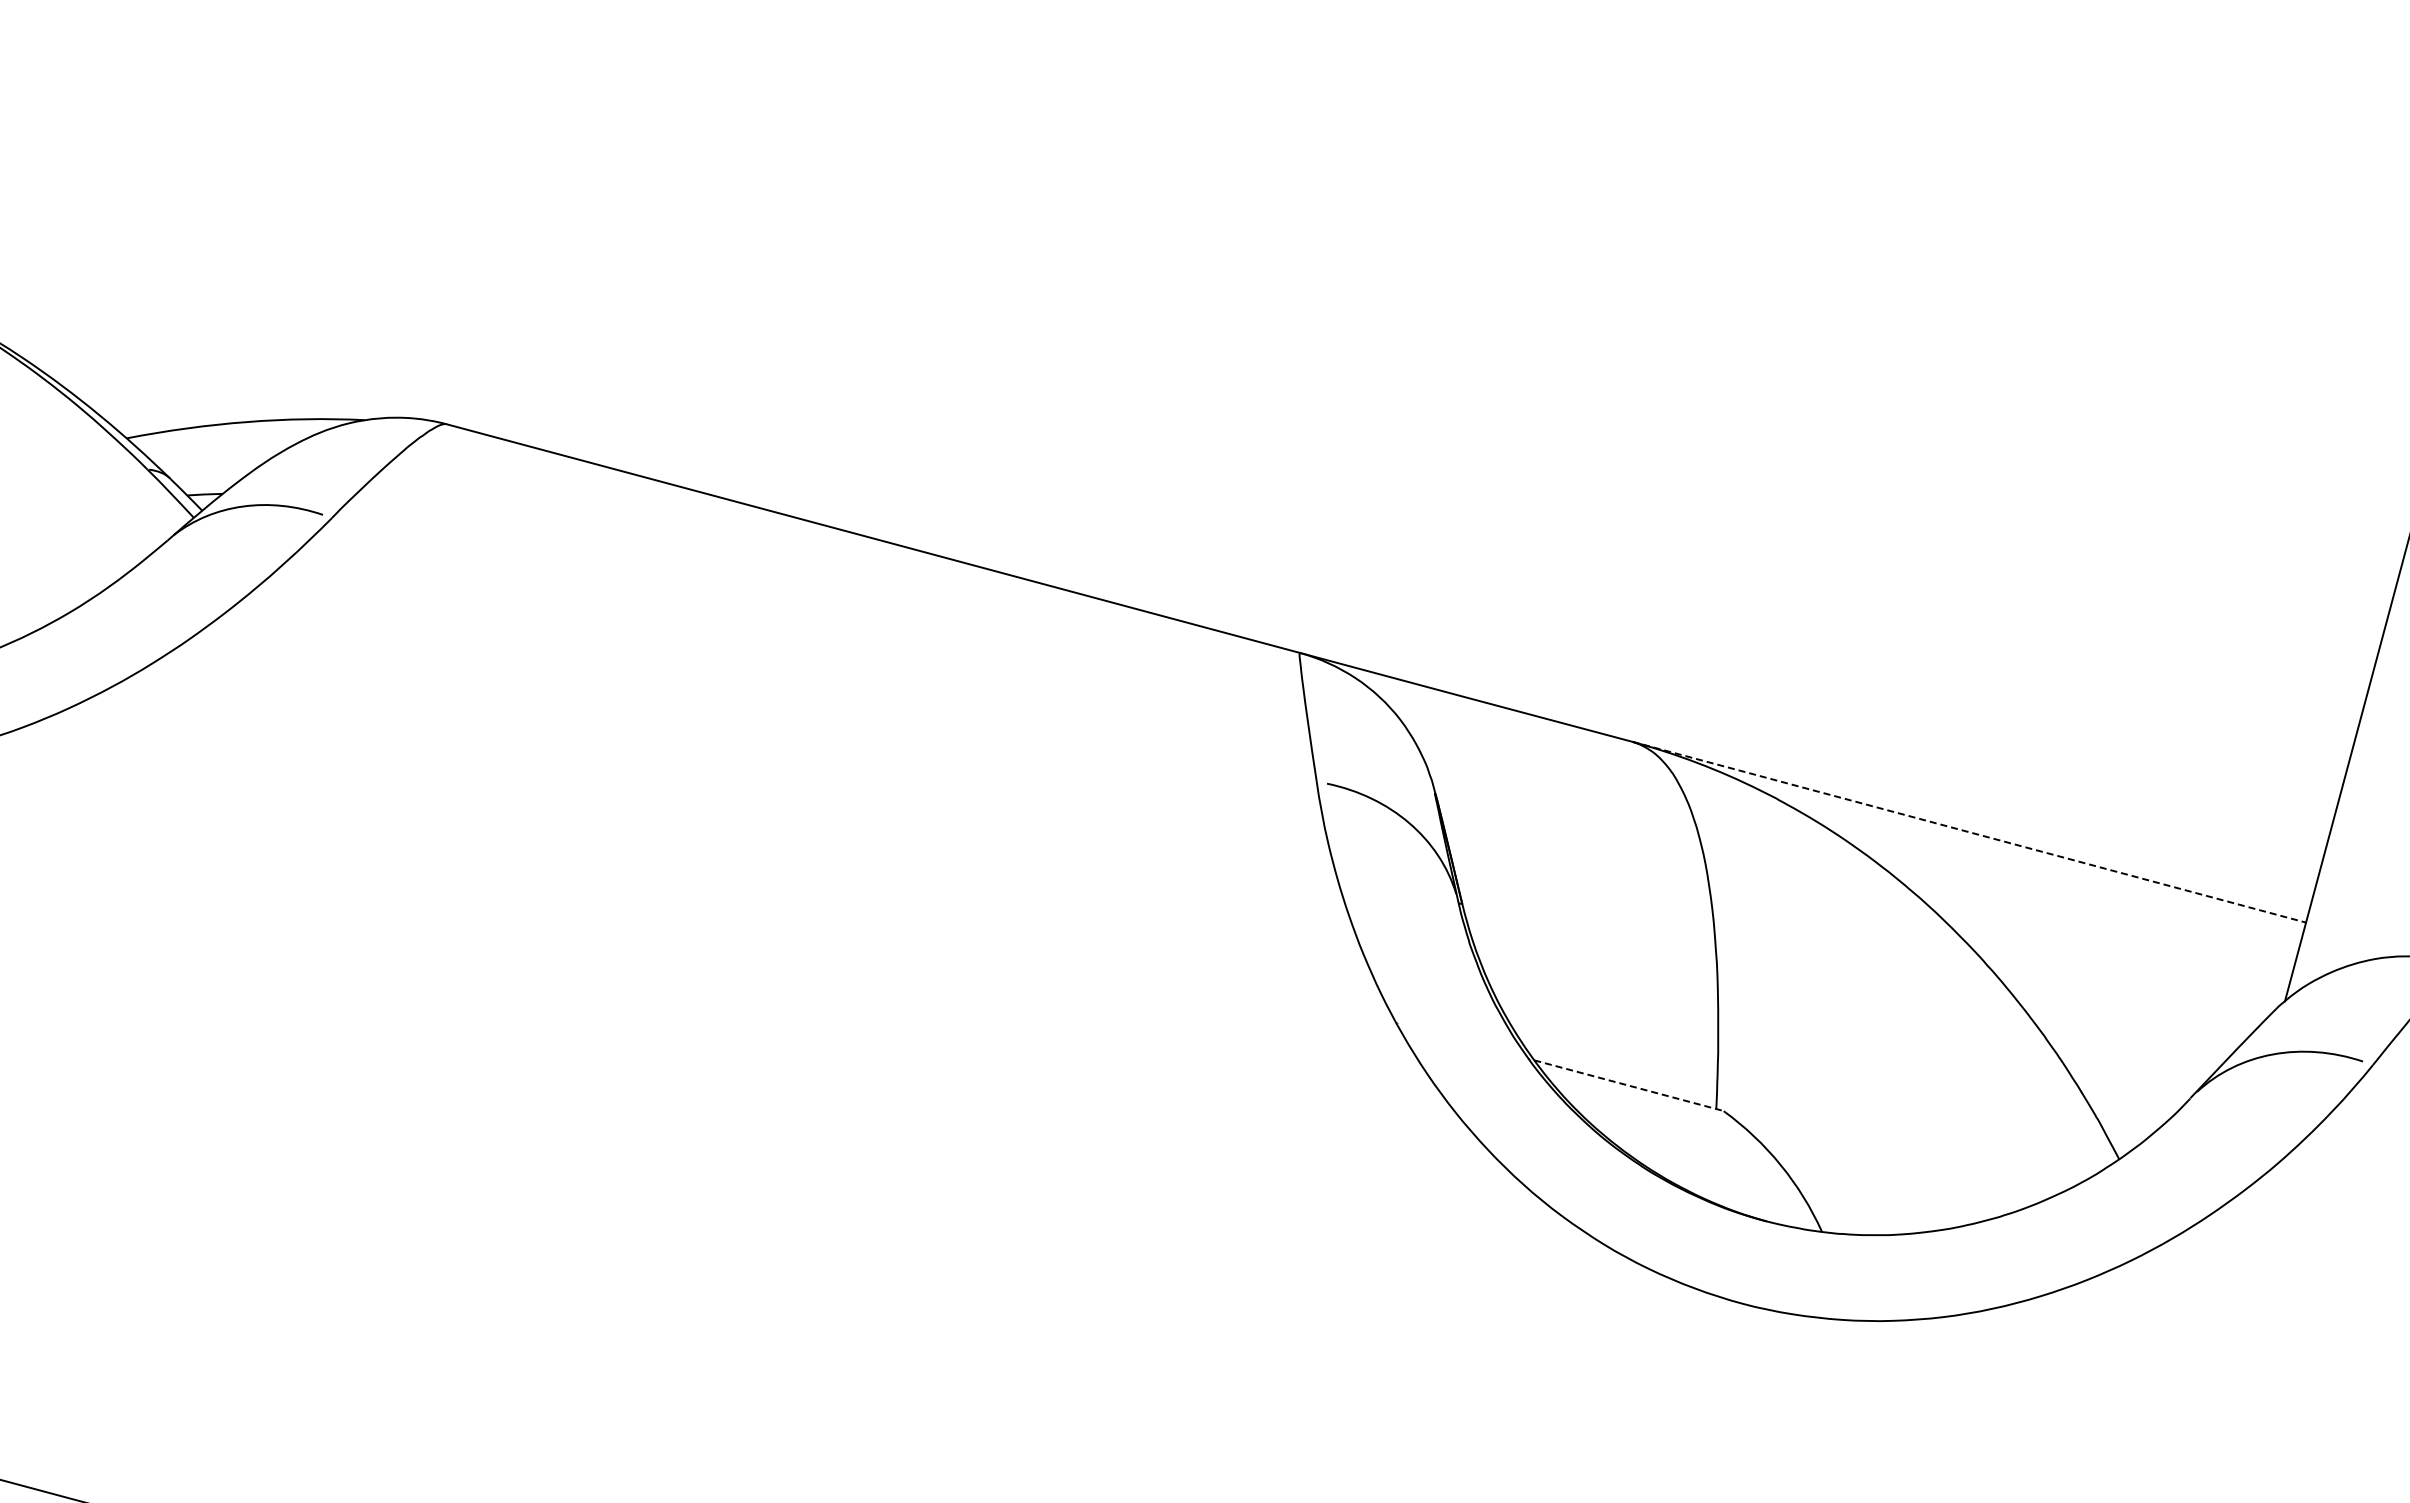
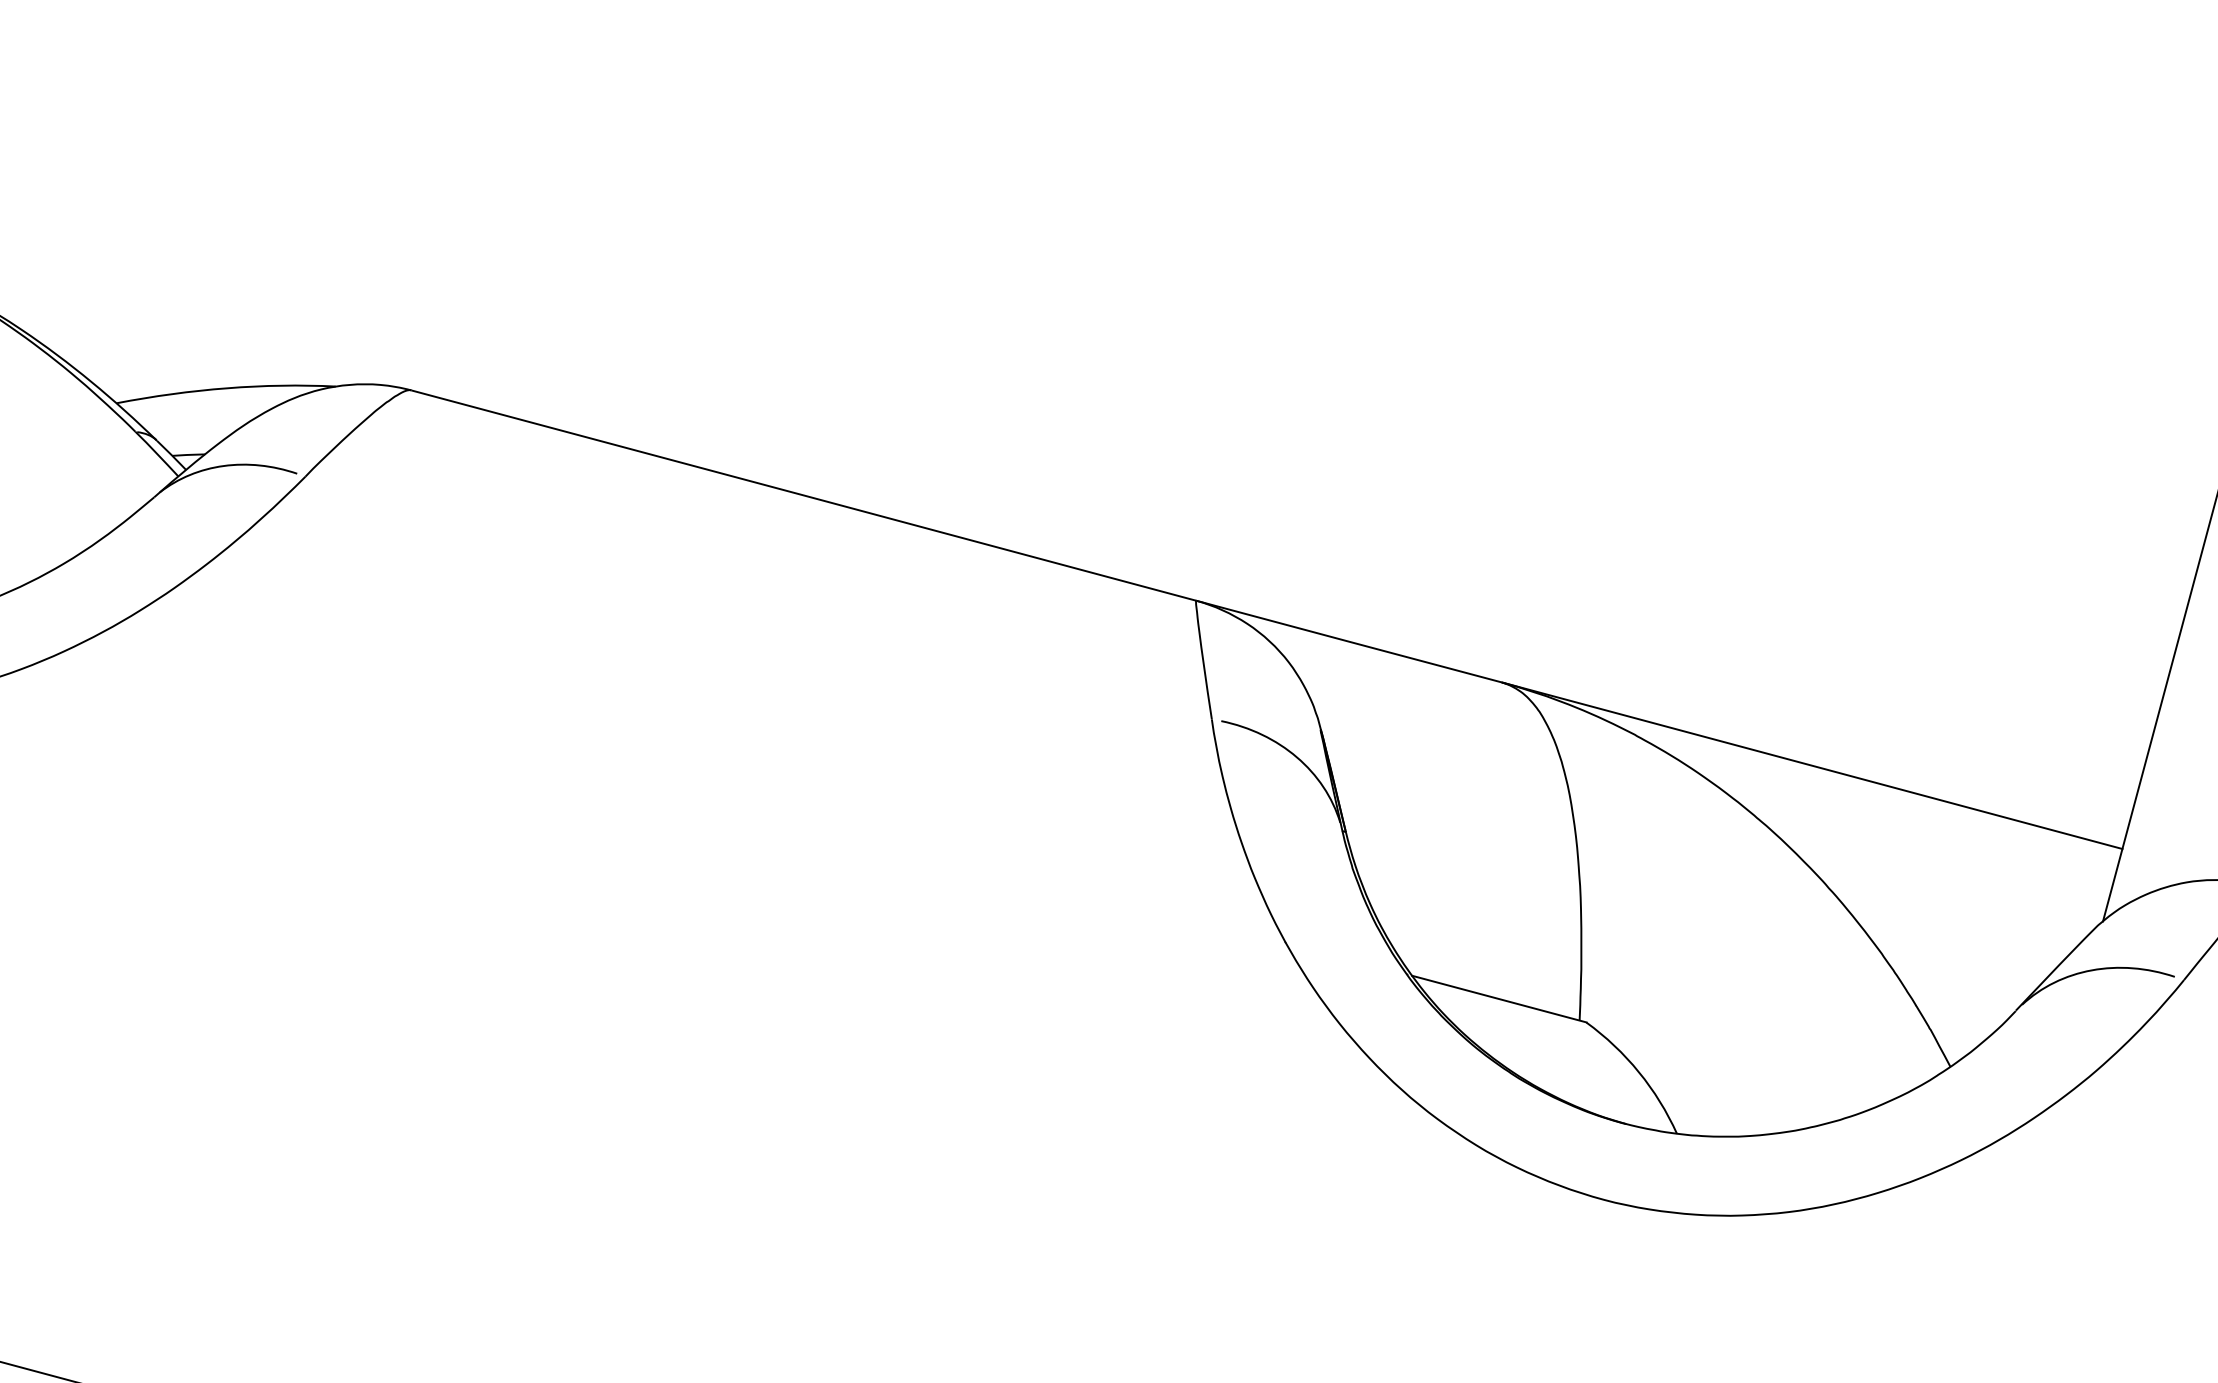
line: (1969, 832) -> (1812, 766), dashed -> solid
line: (1629, 1085) -> (1499, 998), dashed -> solid

